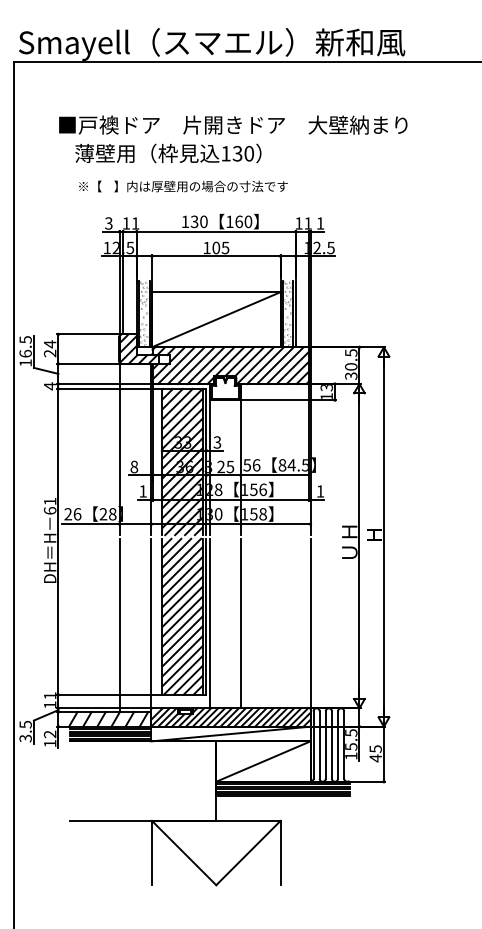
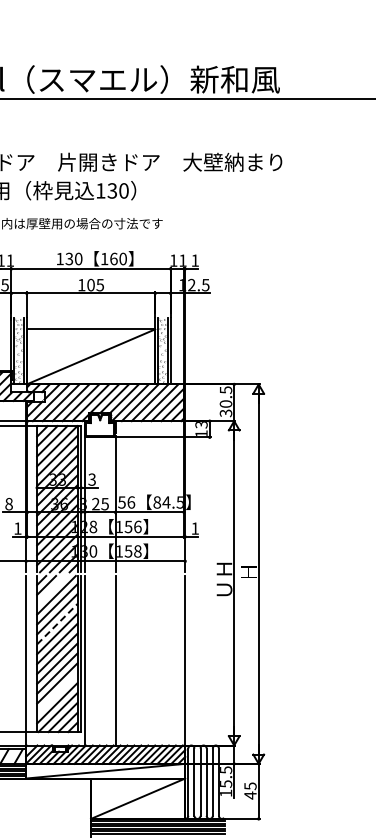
line: (176, 552) -> (51, 589), removed
line: (182, 587) -> (57, 624), solid -> dashed
line: (182, 656) -> (57, 693), removed

